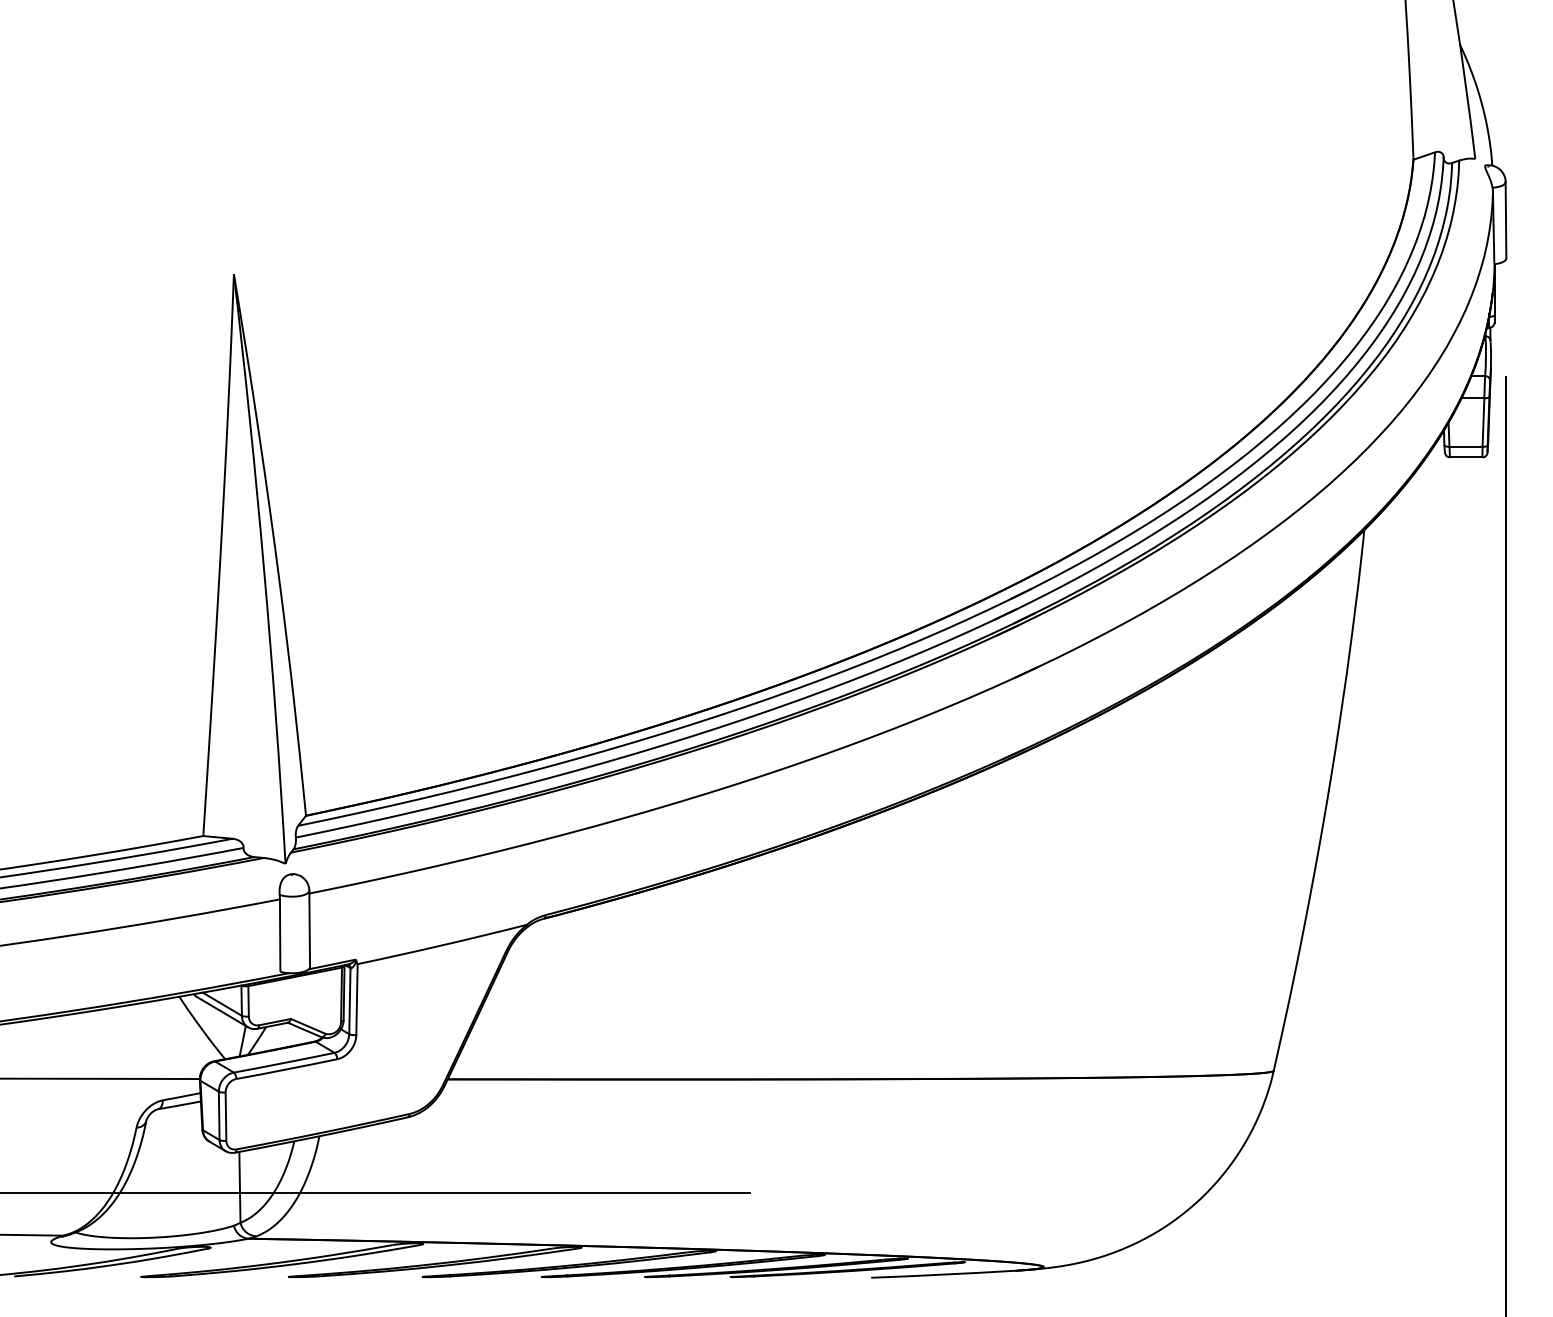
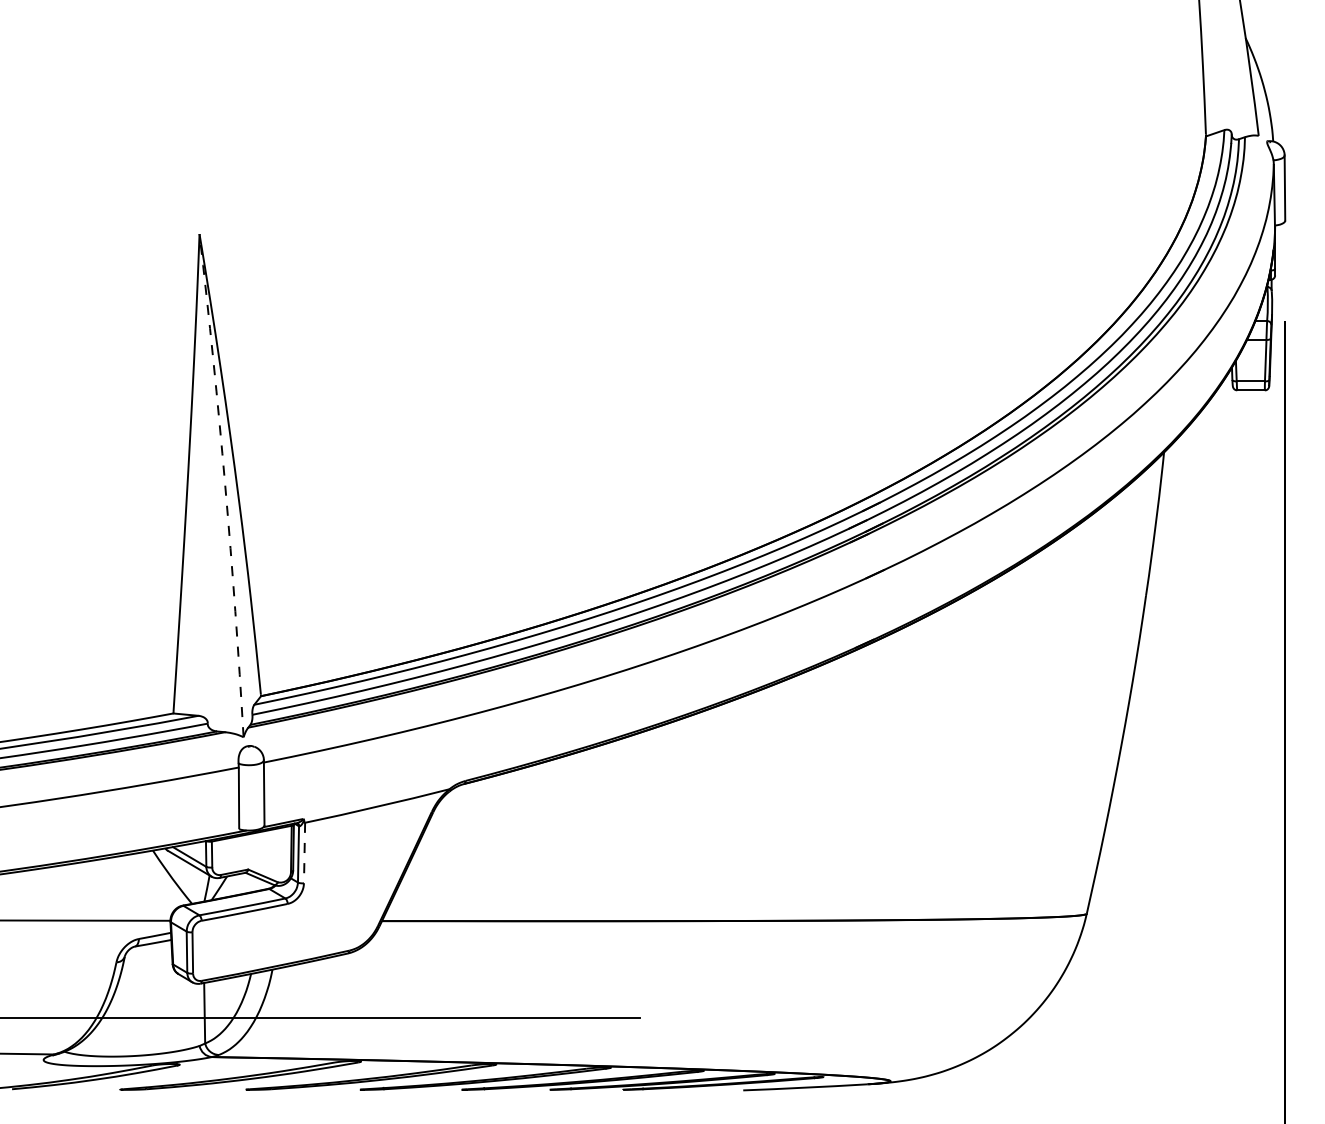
arc: (264, 568) -> (225, 485), solid -> dashed
line: (356, 1000) -> (304, 853), solid -> dashed

